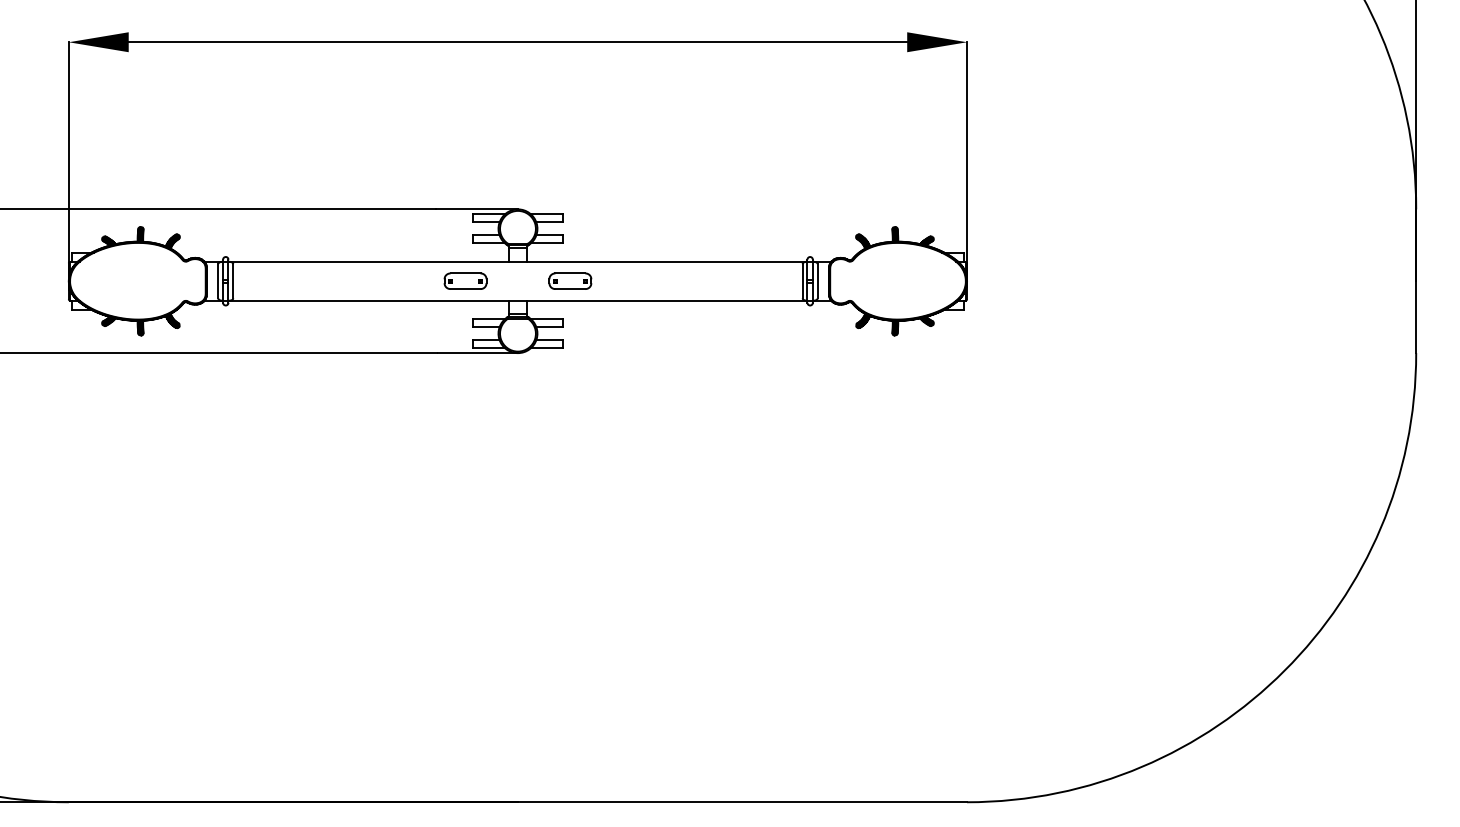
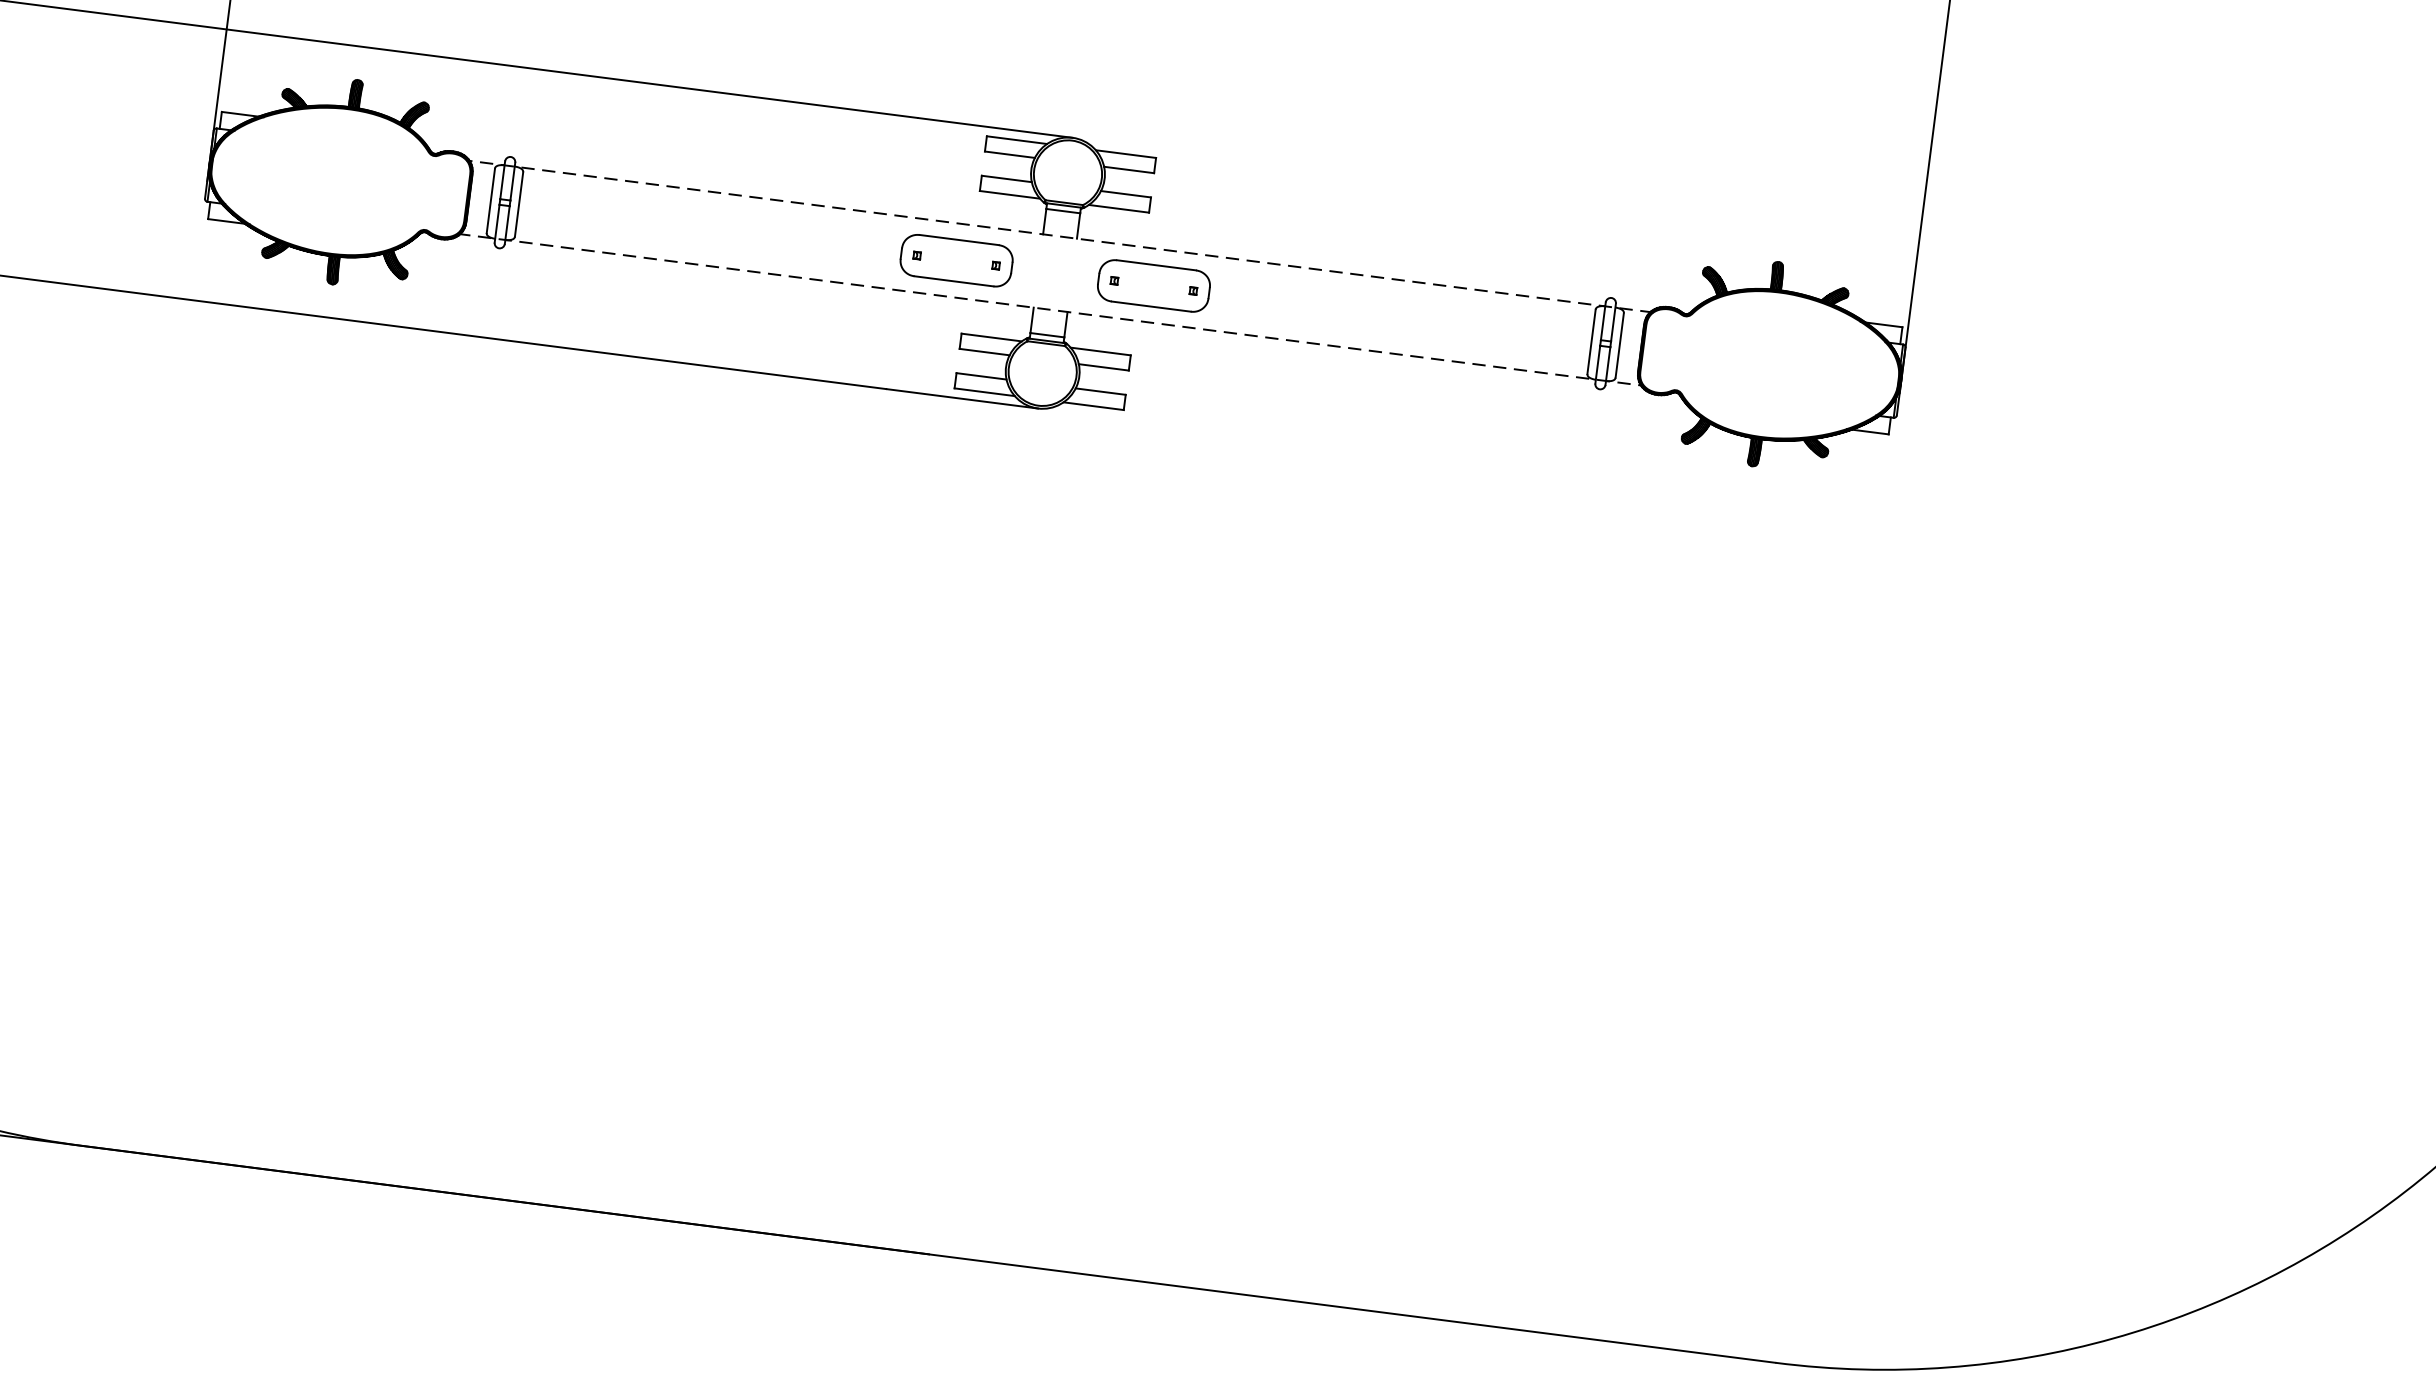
line: (517, 261) -> (1059, 235), solid -> dashed
part: (465, 280) -> (956, 259), size x1.4
part: (570, 280) -> (1154, 284), size x1.4
line: (518, 300) -> (1051, 309), solid -> dashed

